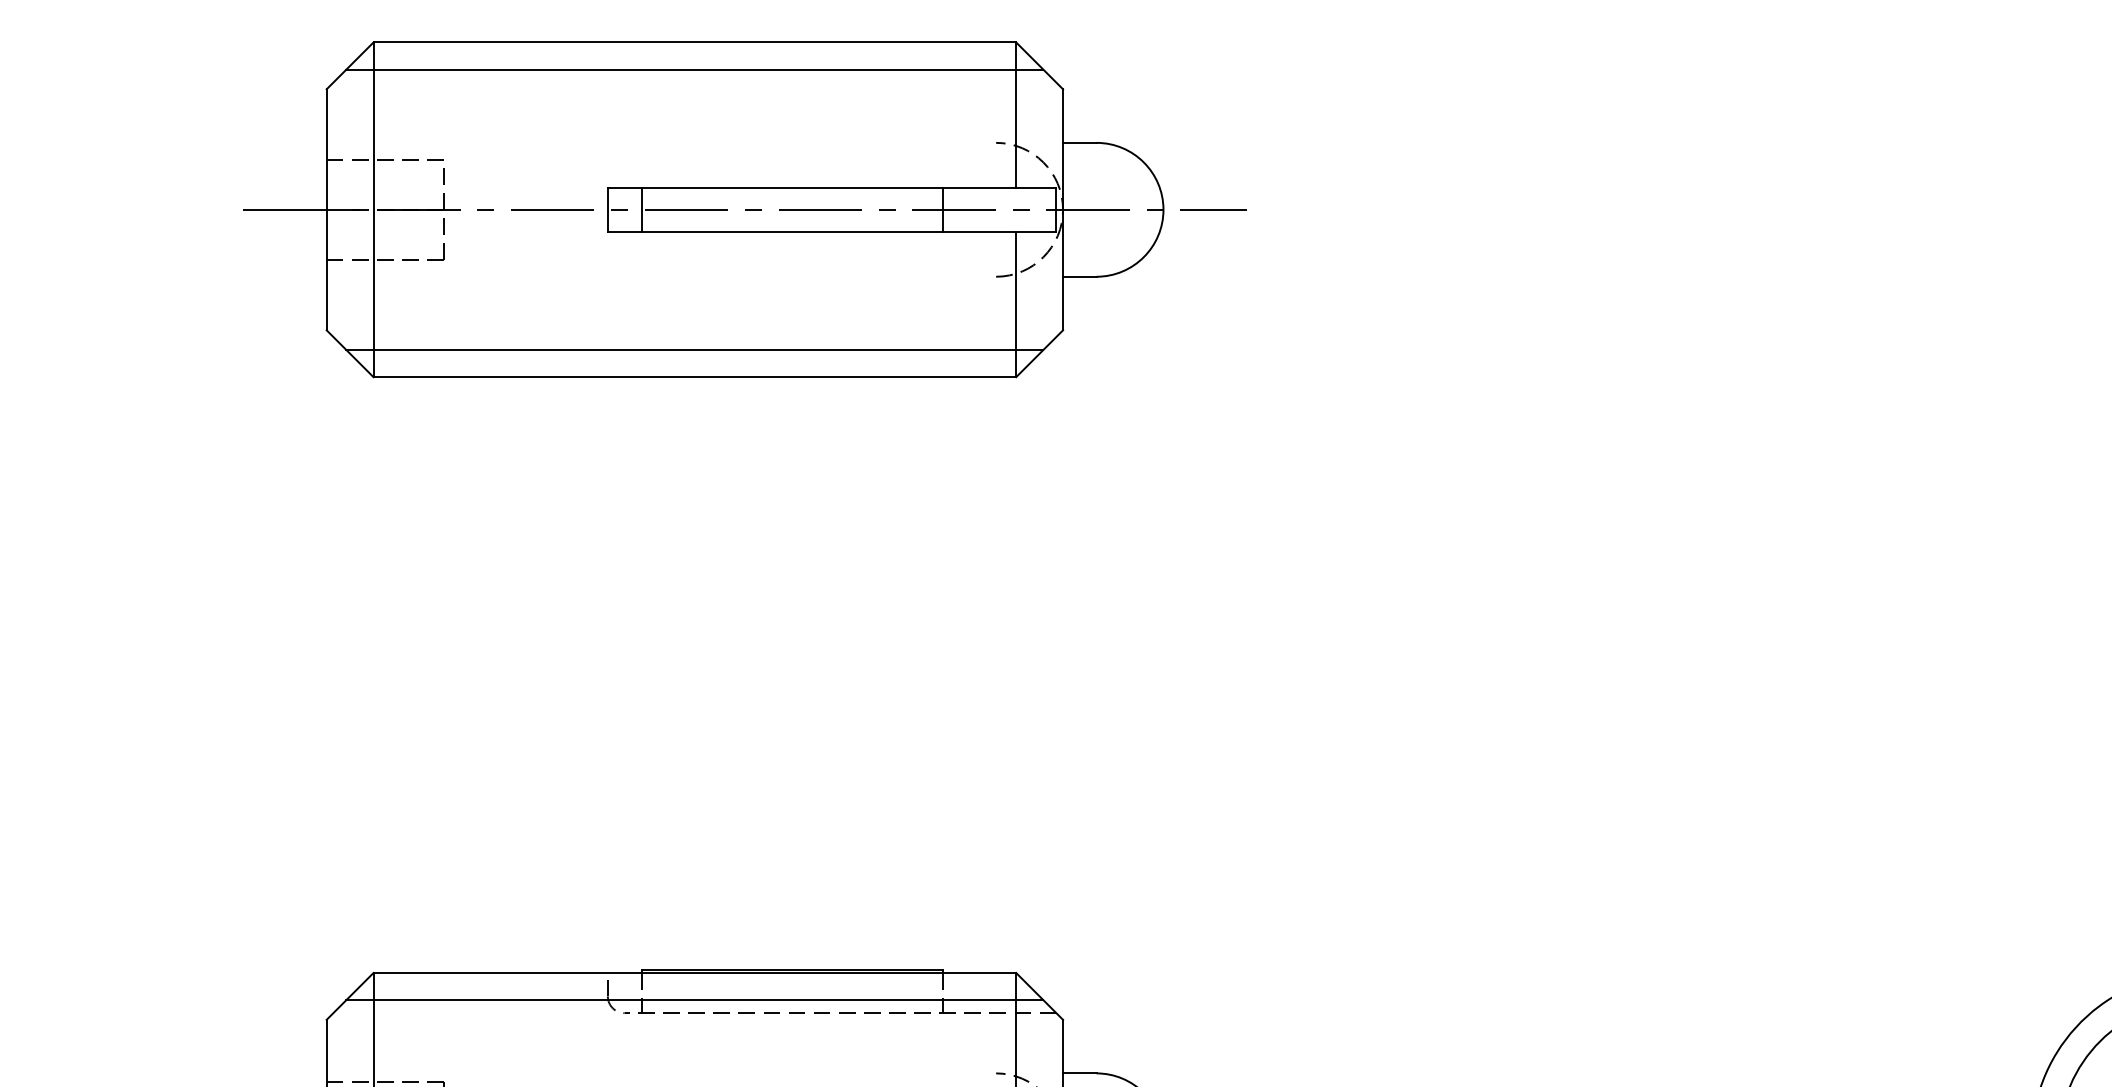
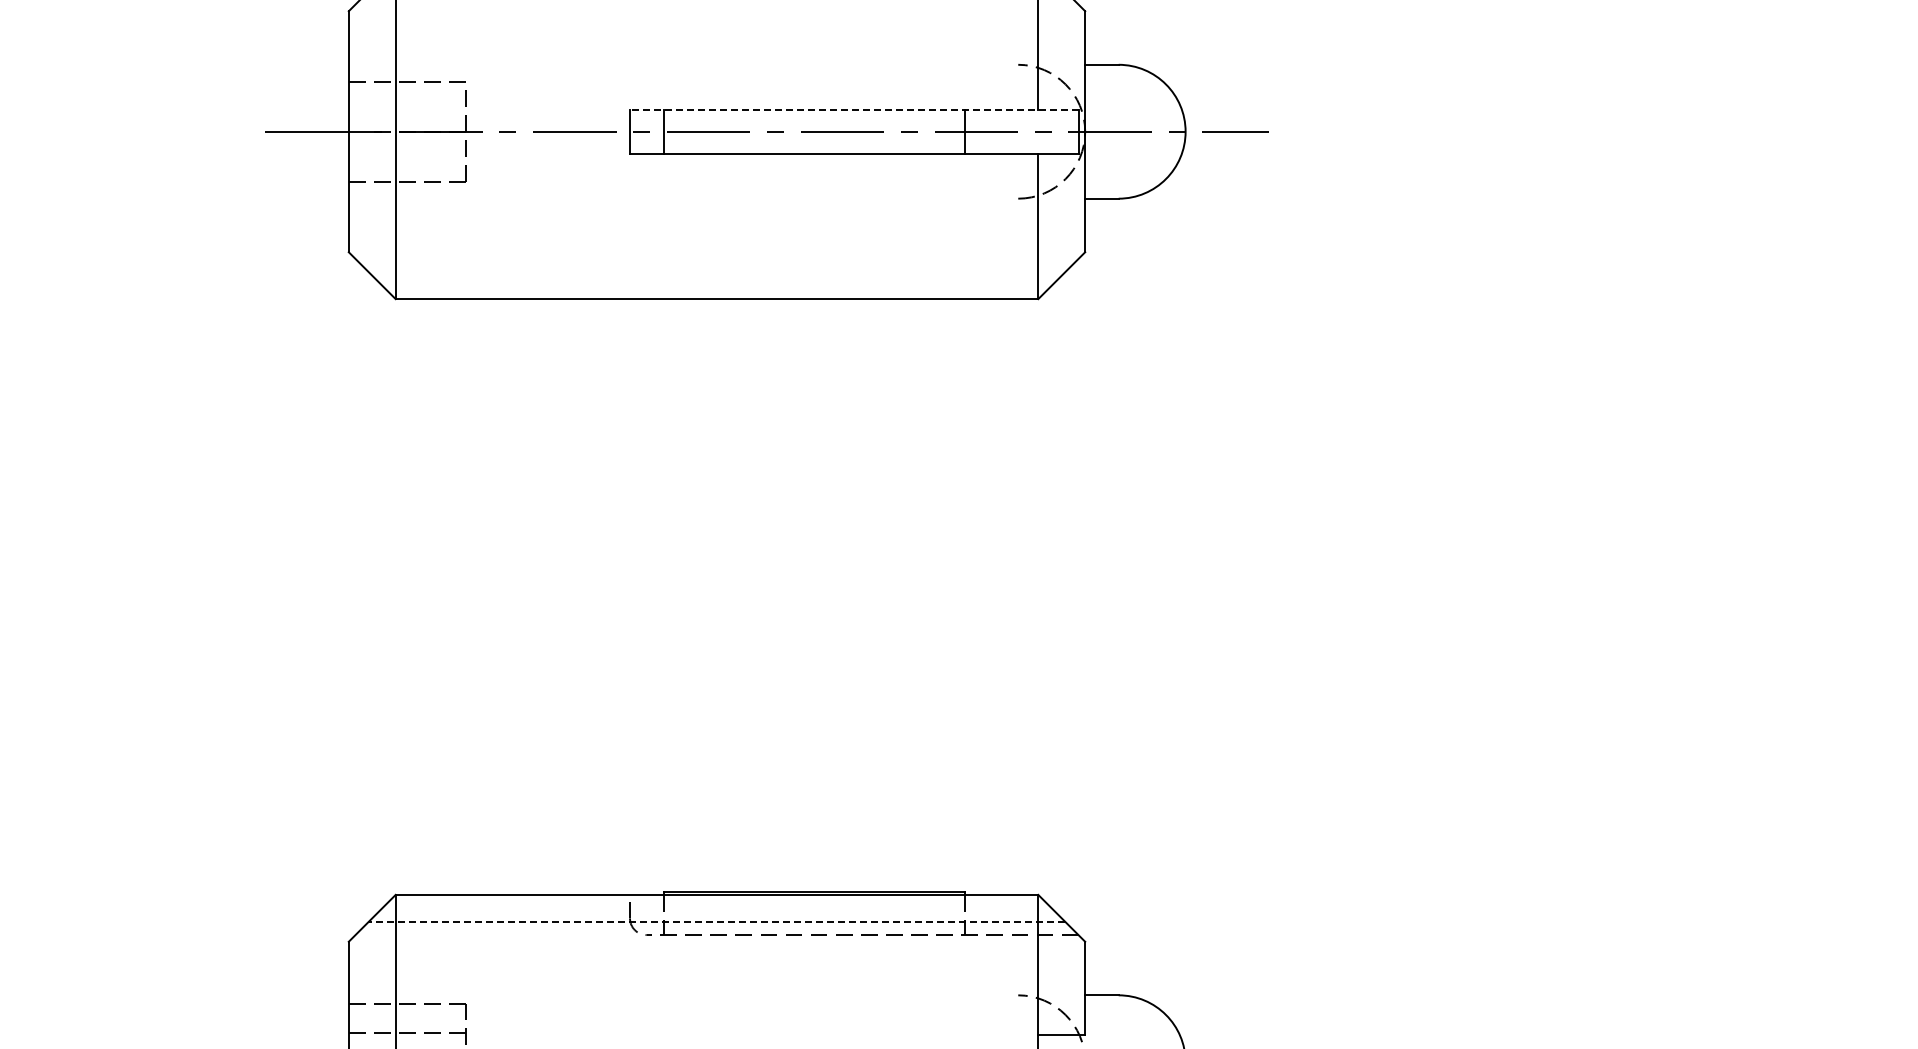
line: (831, 188) -> (853, 110), solid -> dashed
line: (694, 350) -> (716, 272), removed
line: (694, 1000) -> (716, 922), solid -> dashed

